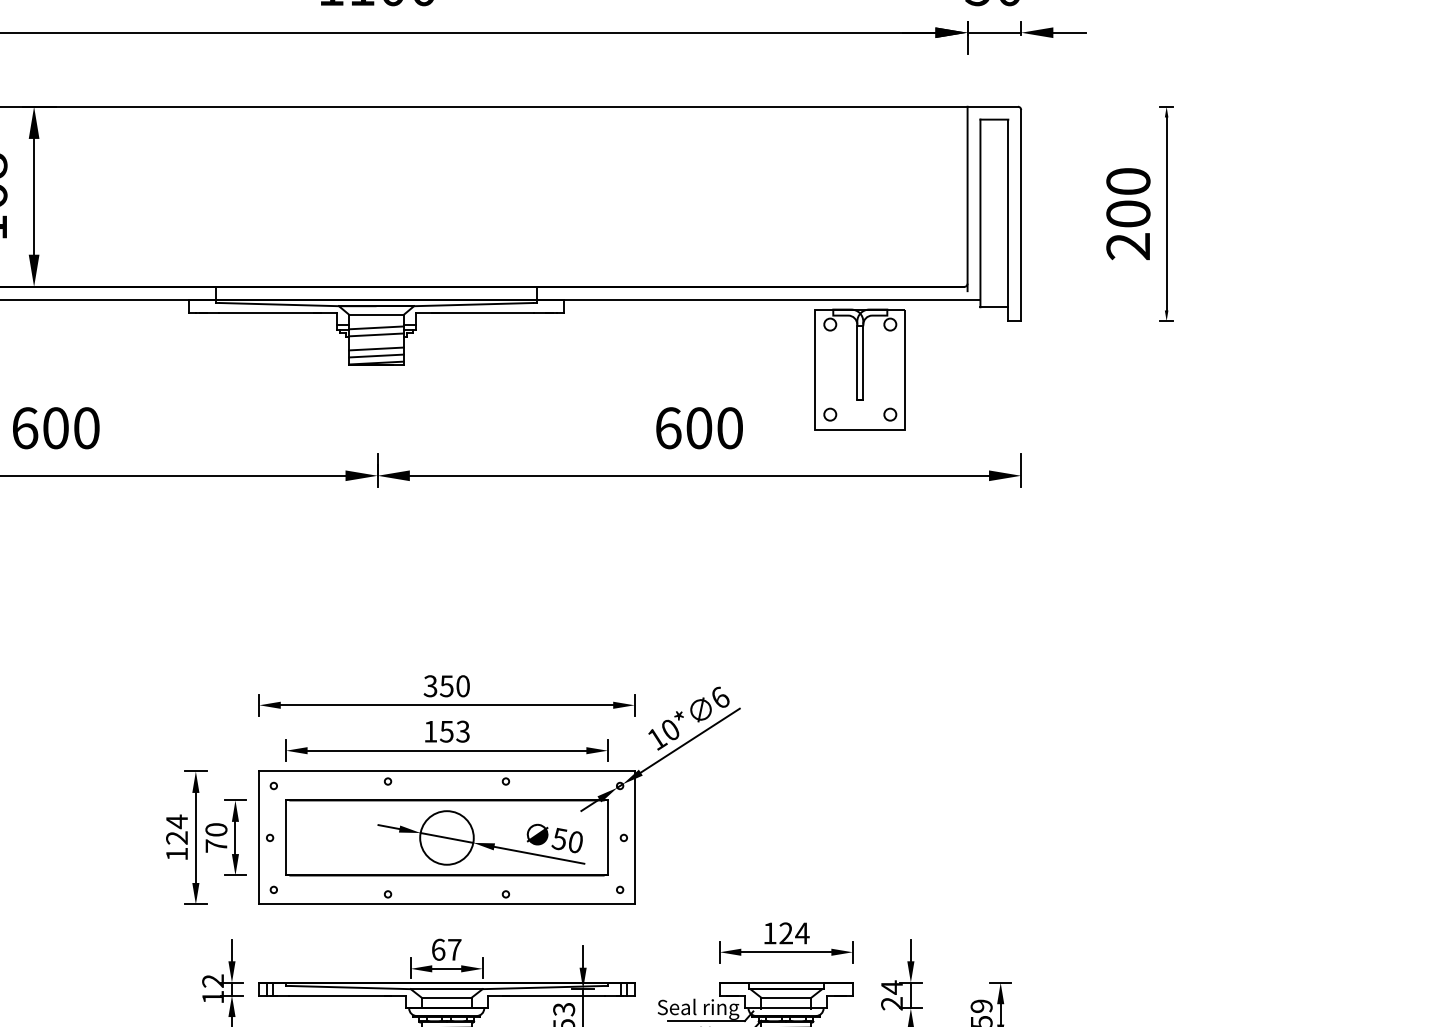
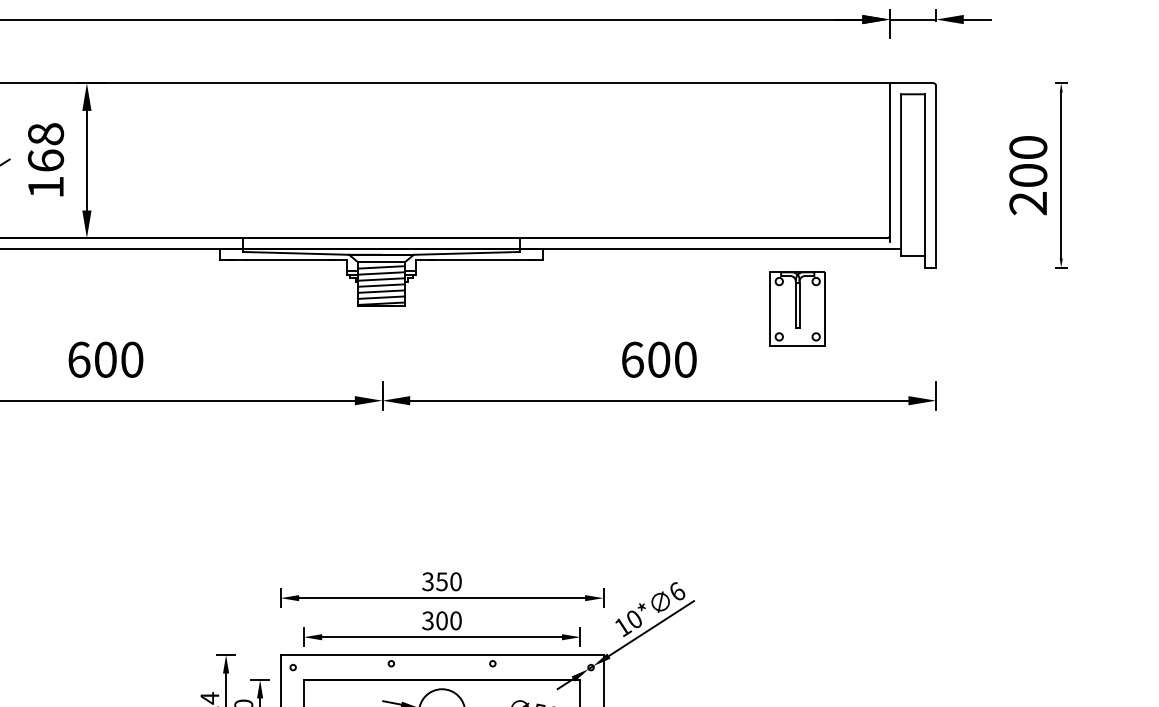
line: (376, 320) -> (381, 267), added
line: (376, 341) -> (381, 285), added
part: (860, 368) -> (797, 308), size x0.71
text: (446, 731) -> (441, 620), 153 -> 300

